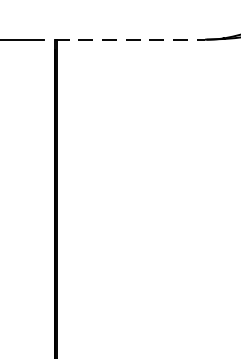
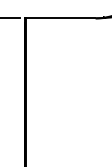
line: (130, 39) -> (60, 18), dashed -> solid

